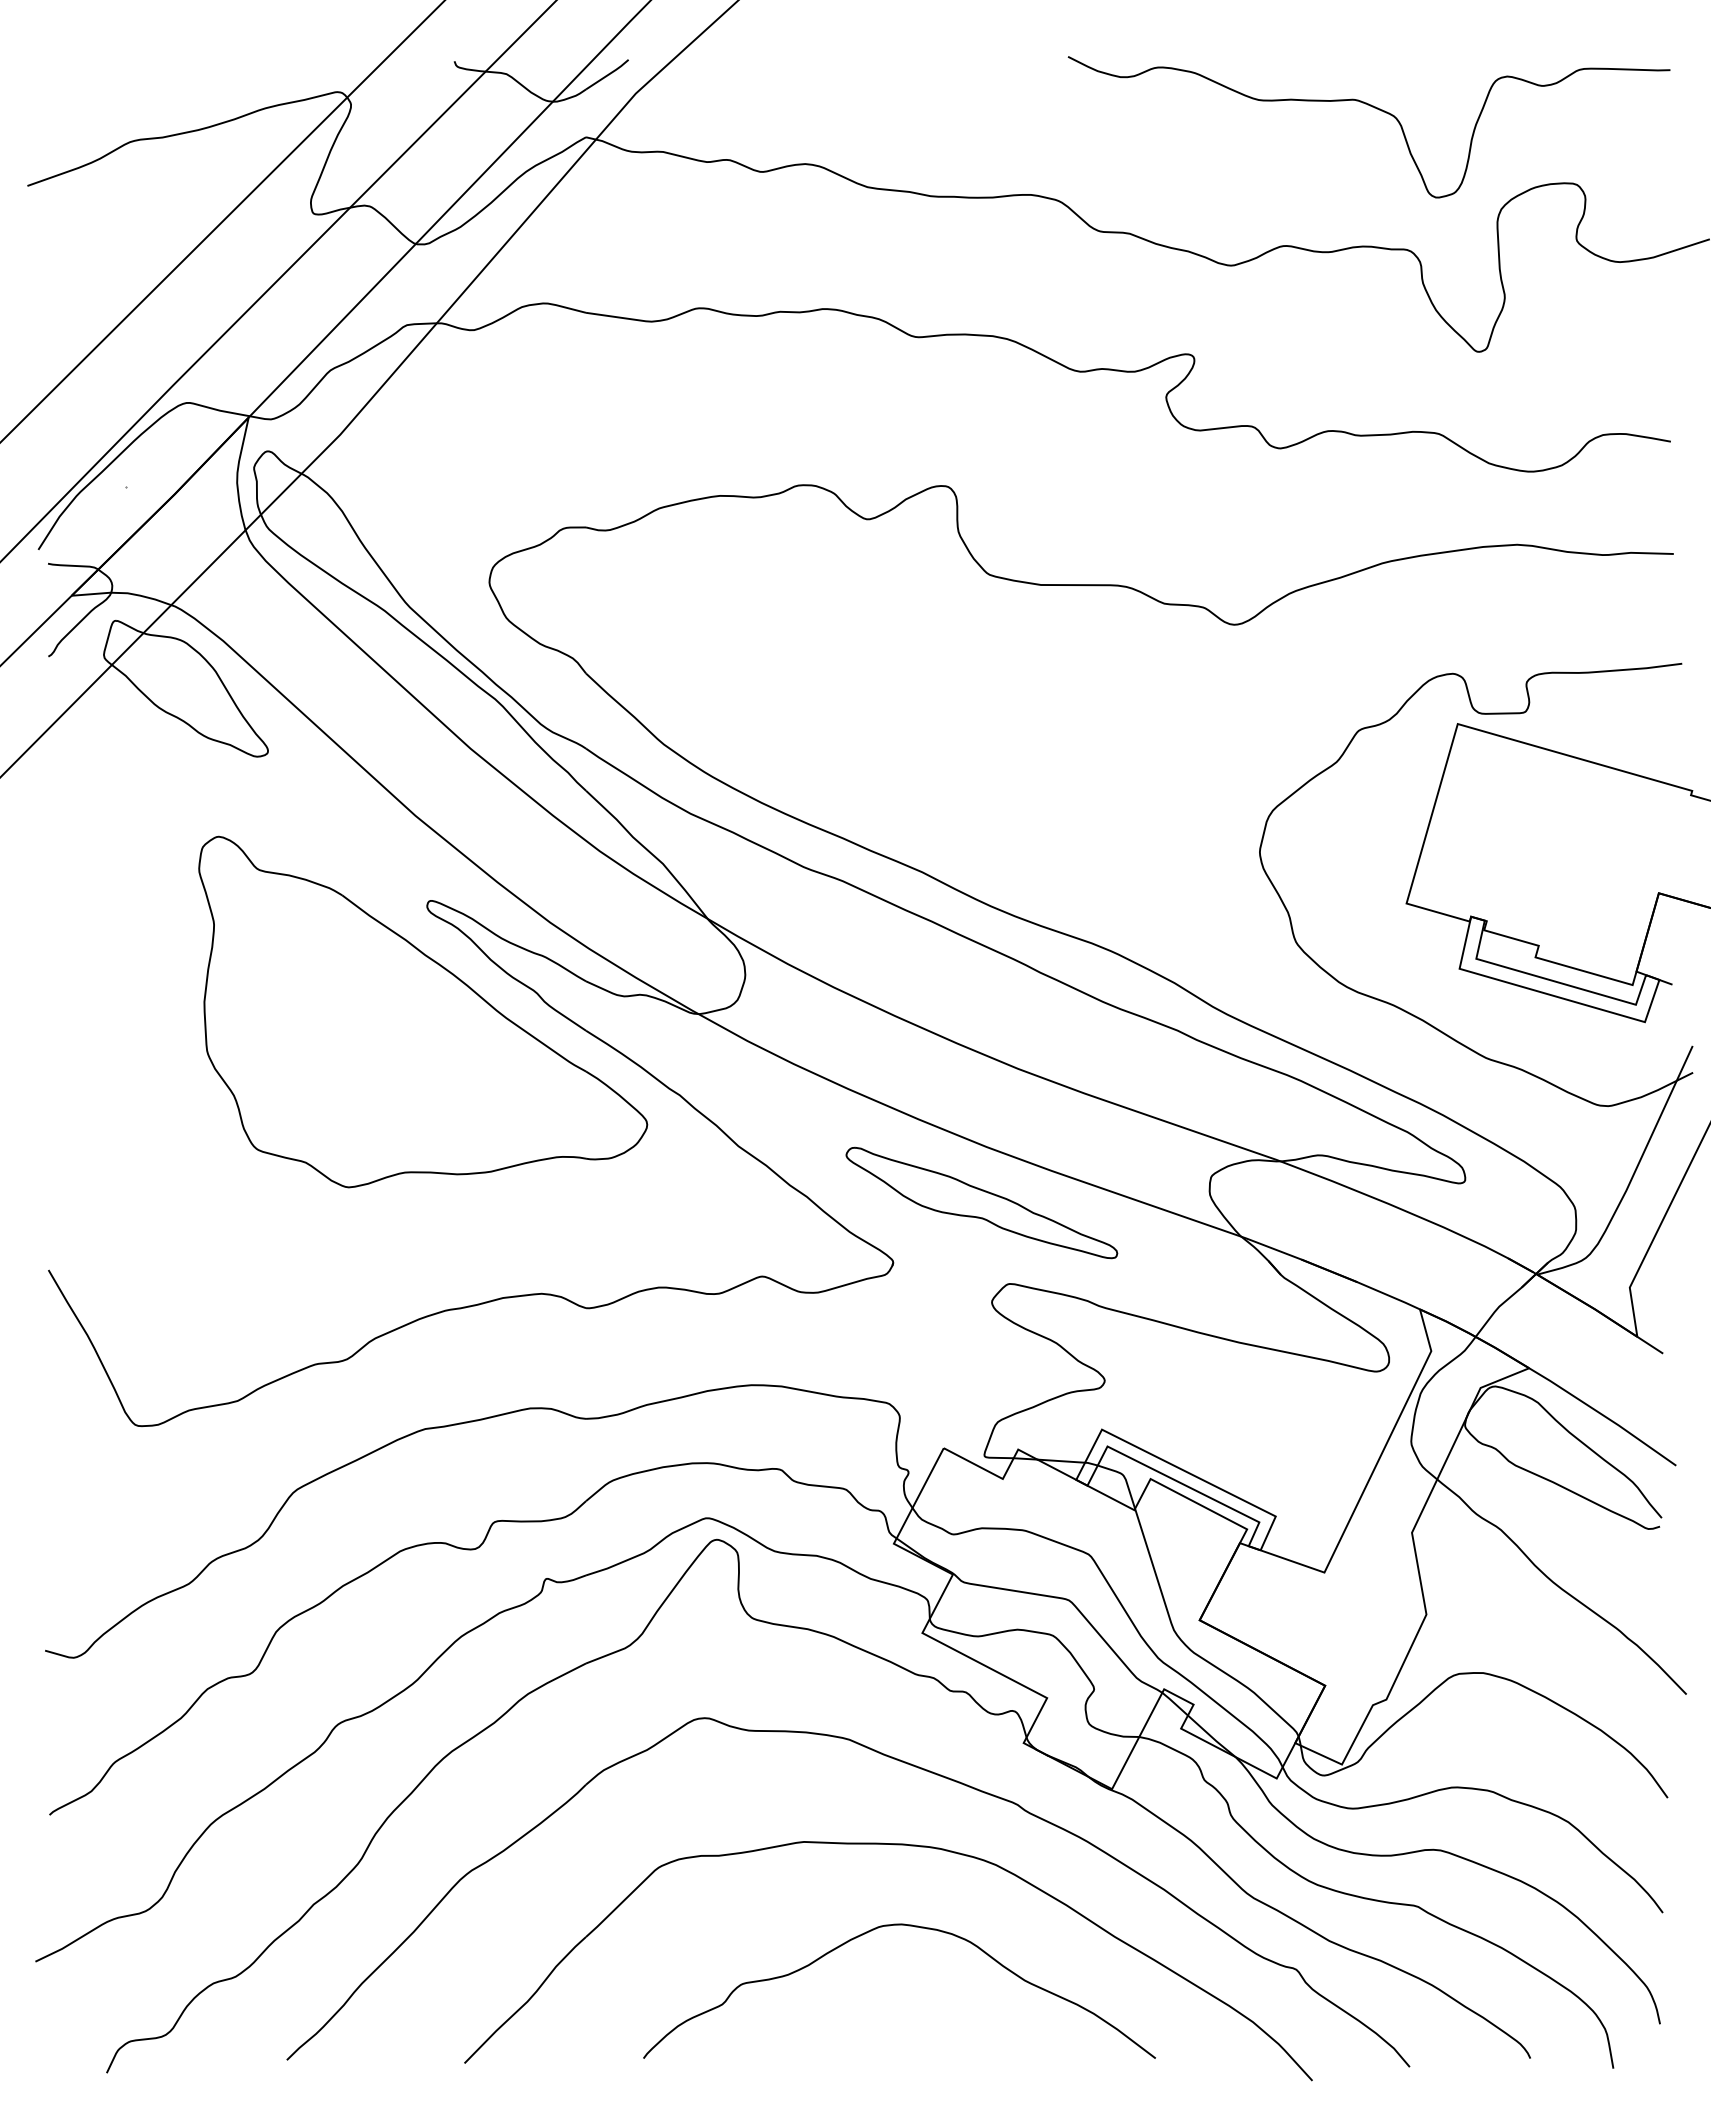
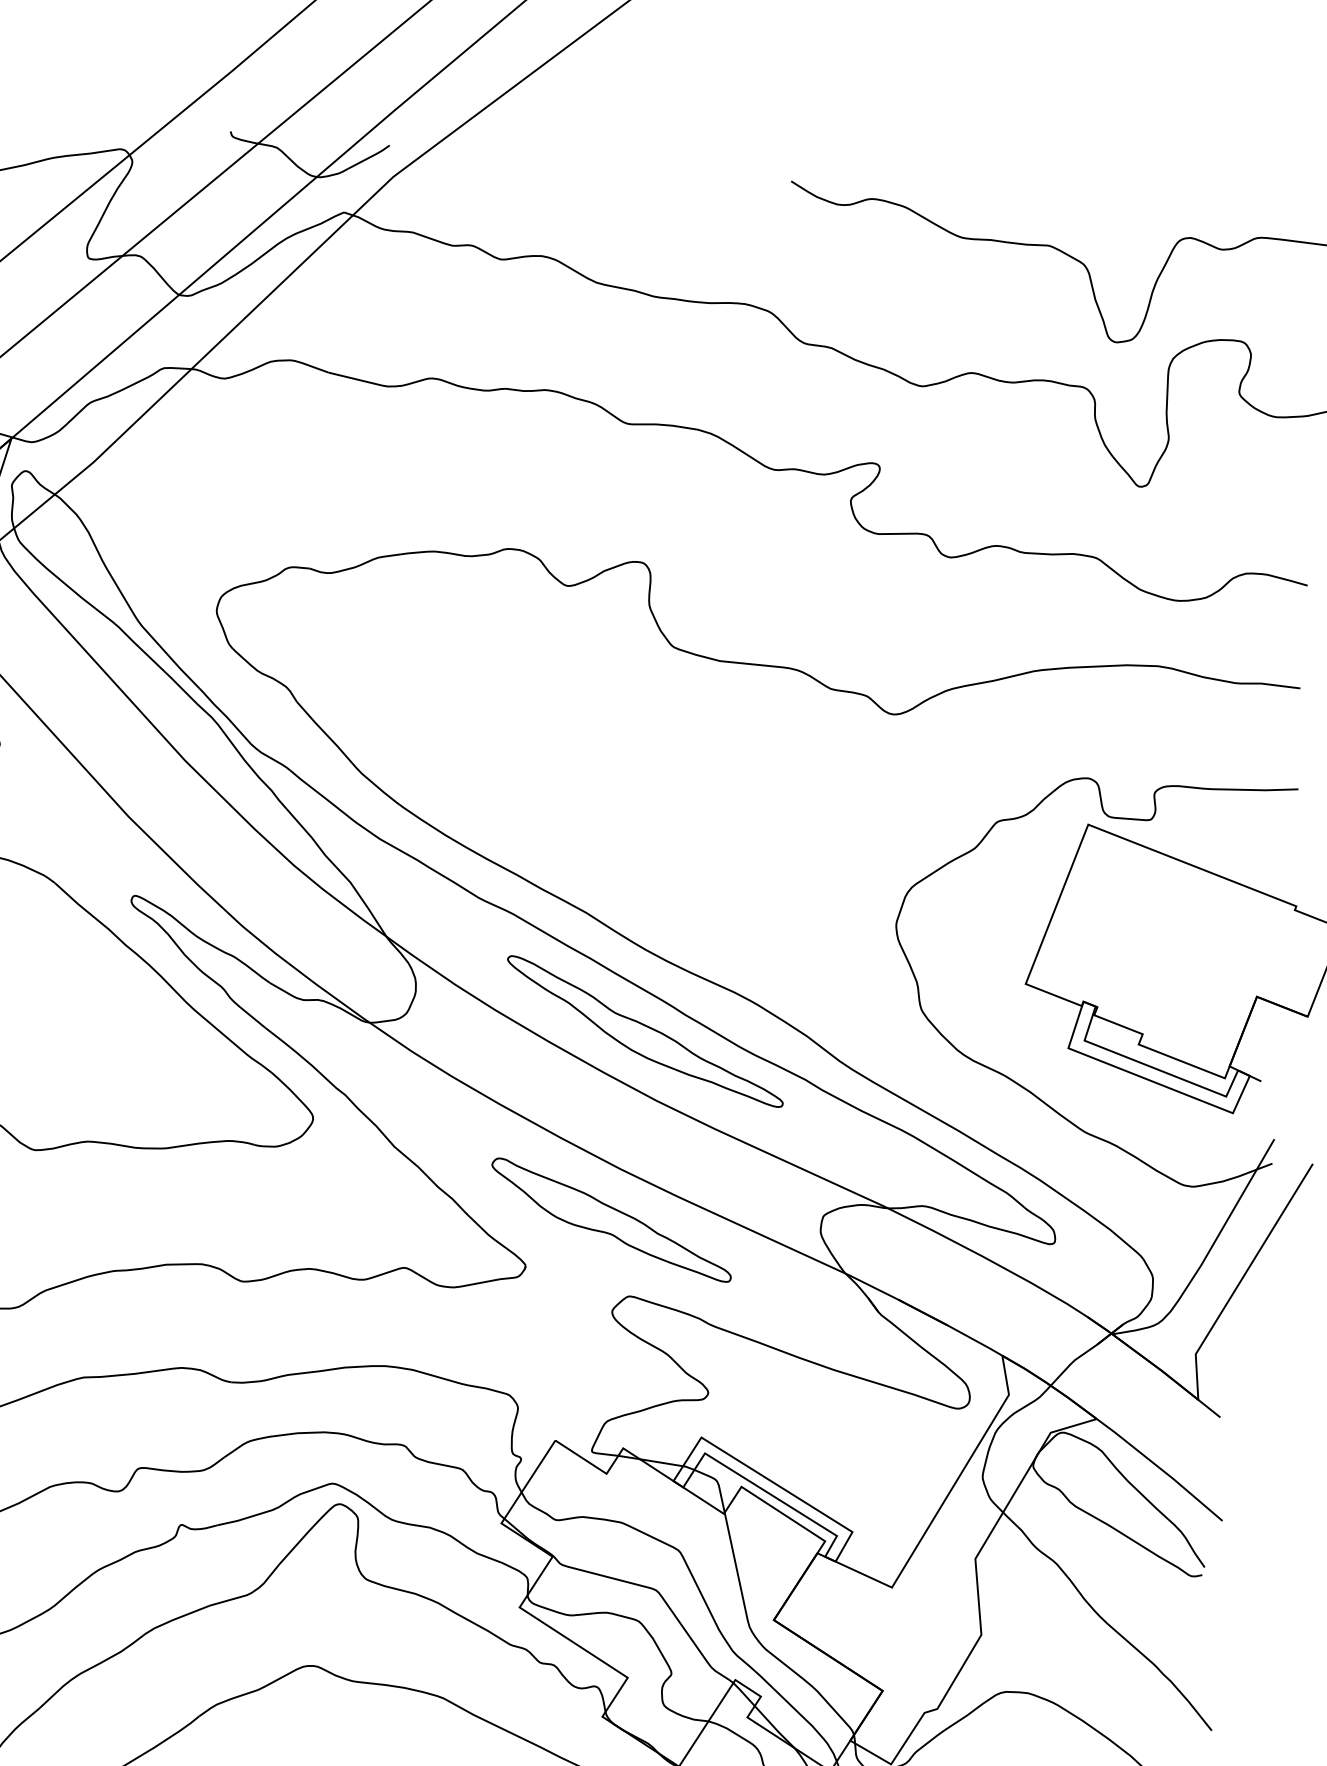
part: (998, 994) -> (645, 1031), added

